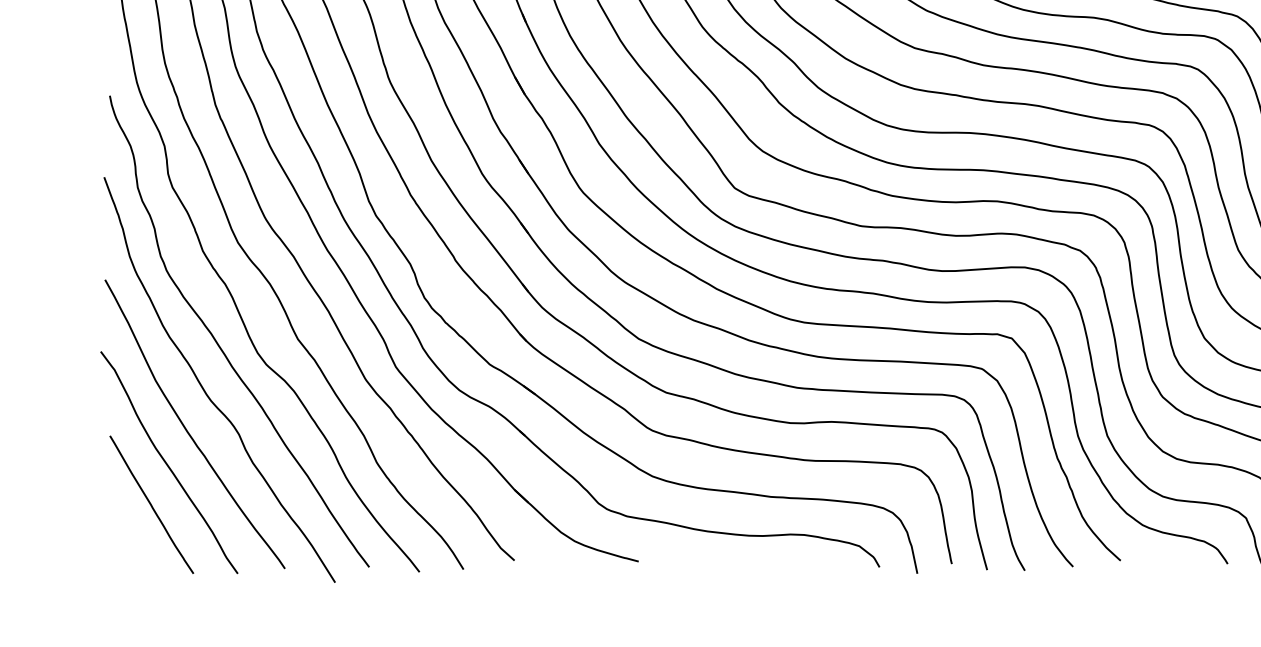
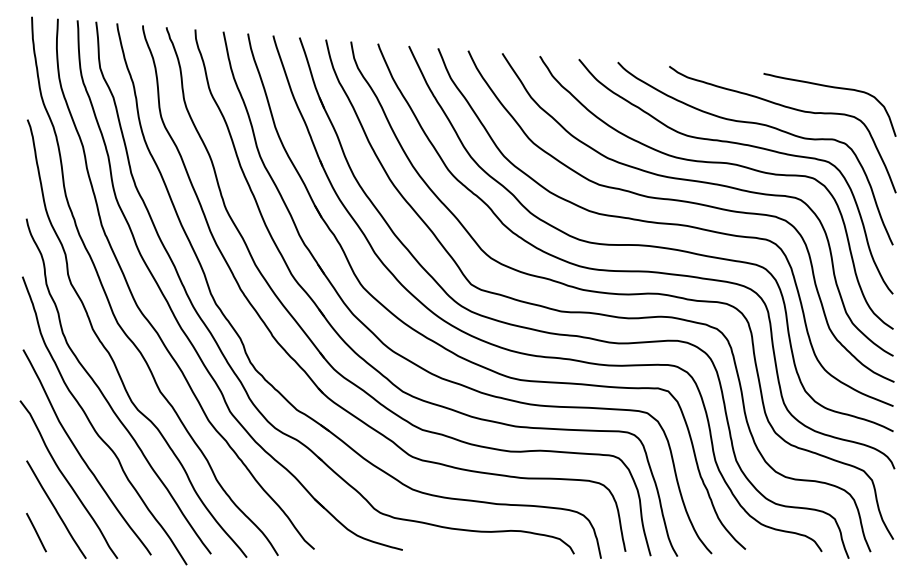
line: (123, 536) -> (36, 532), added

